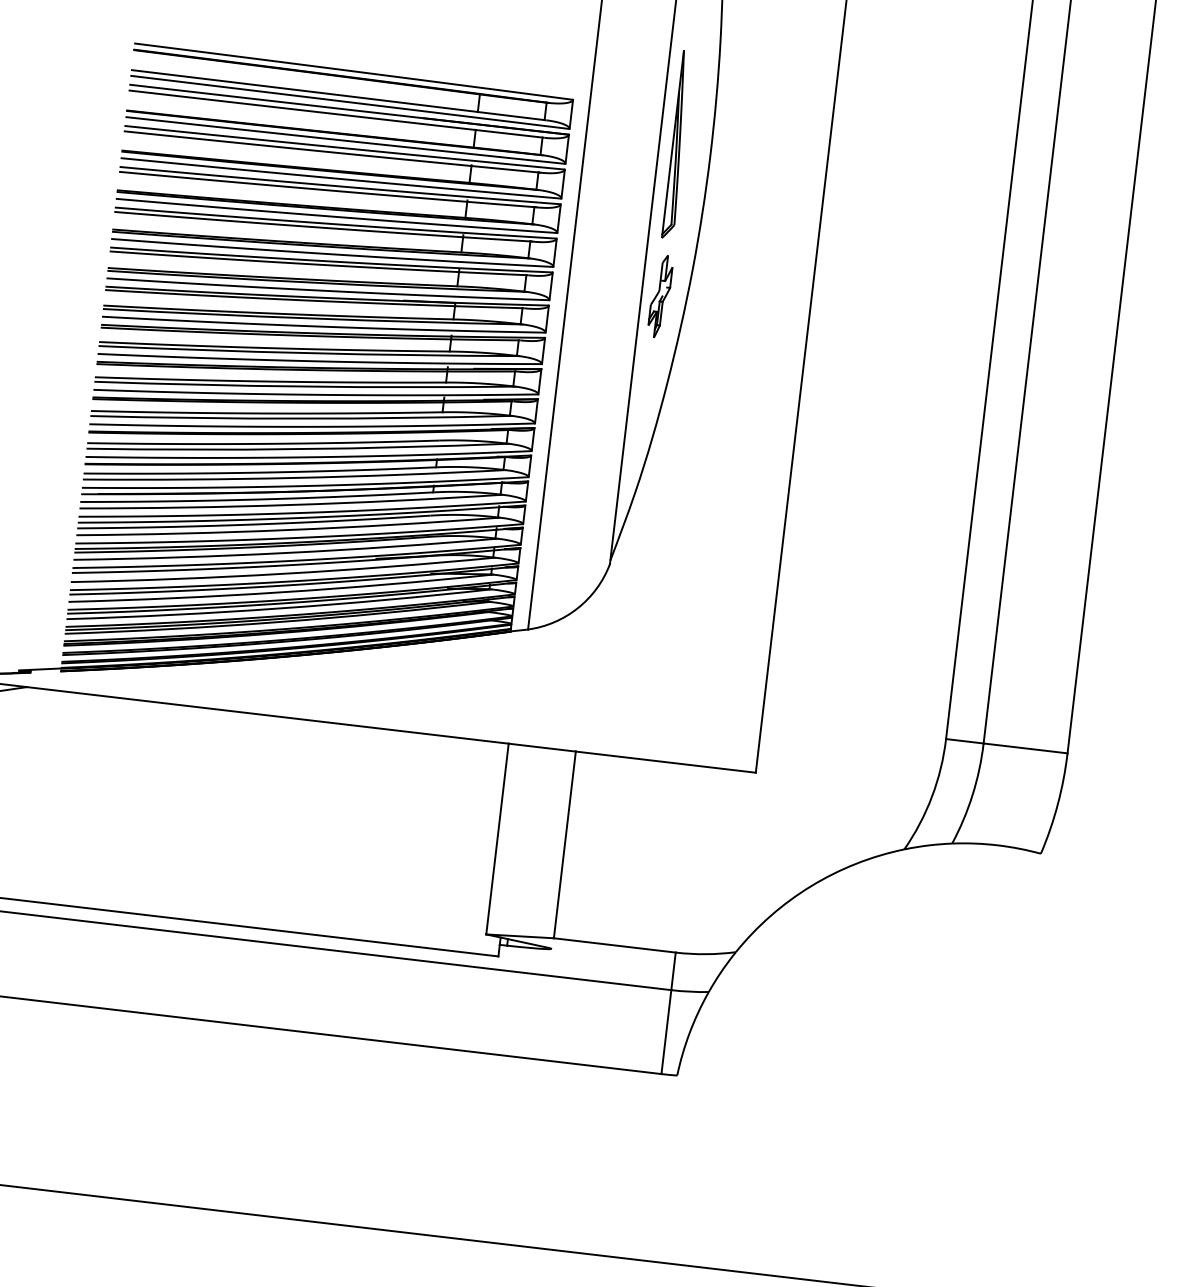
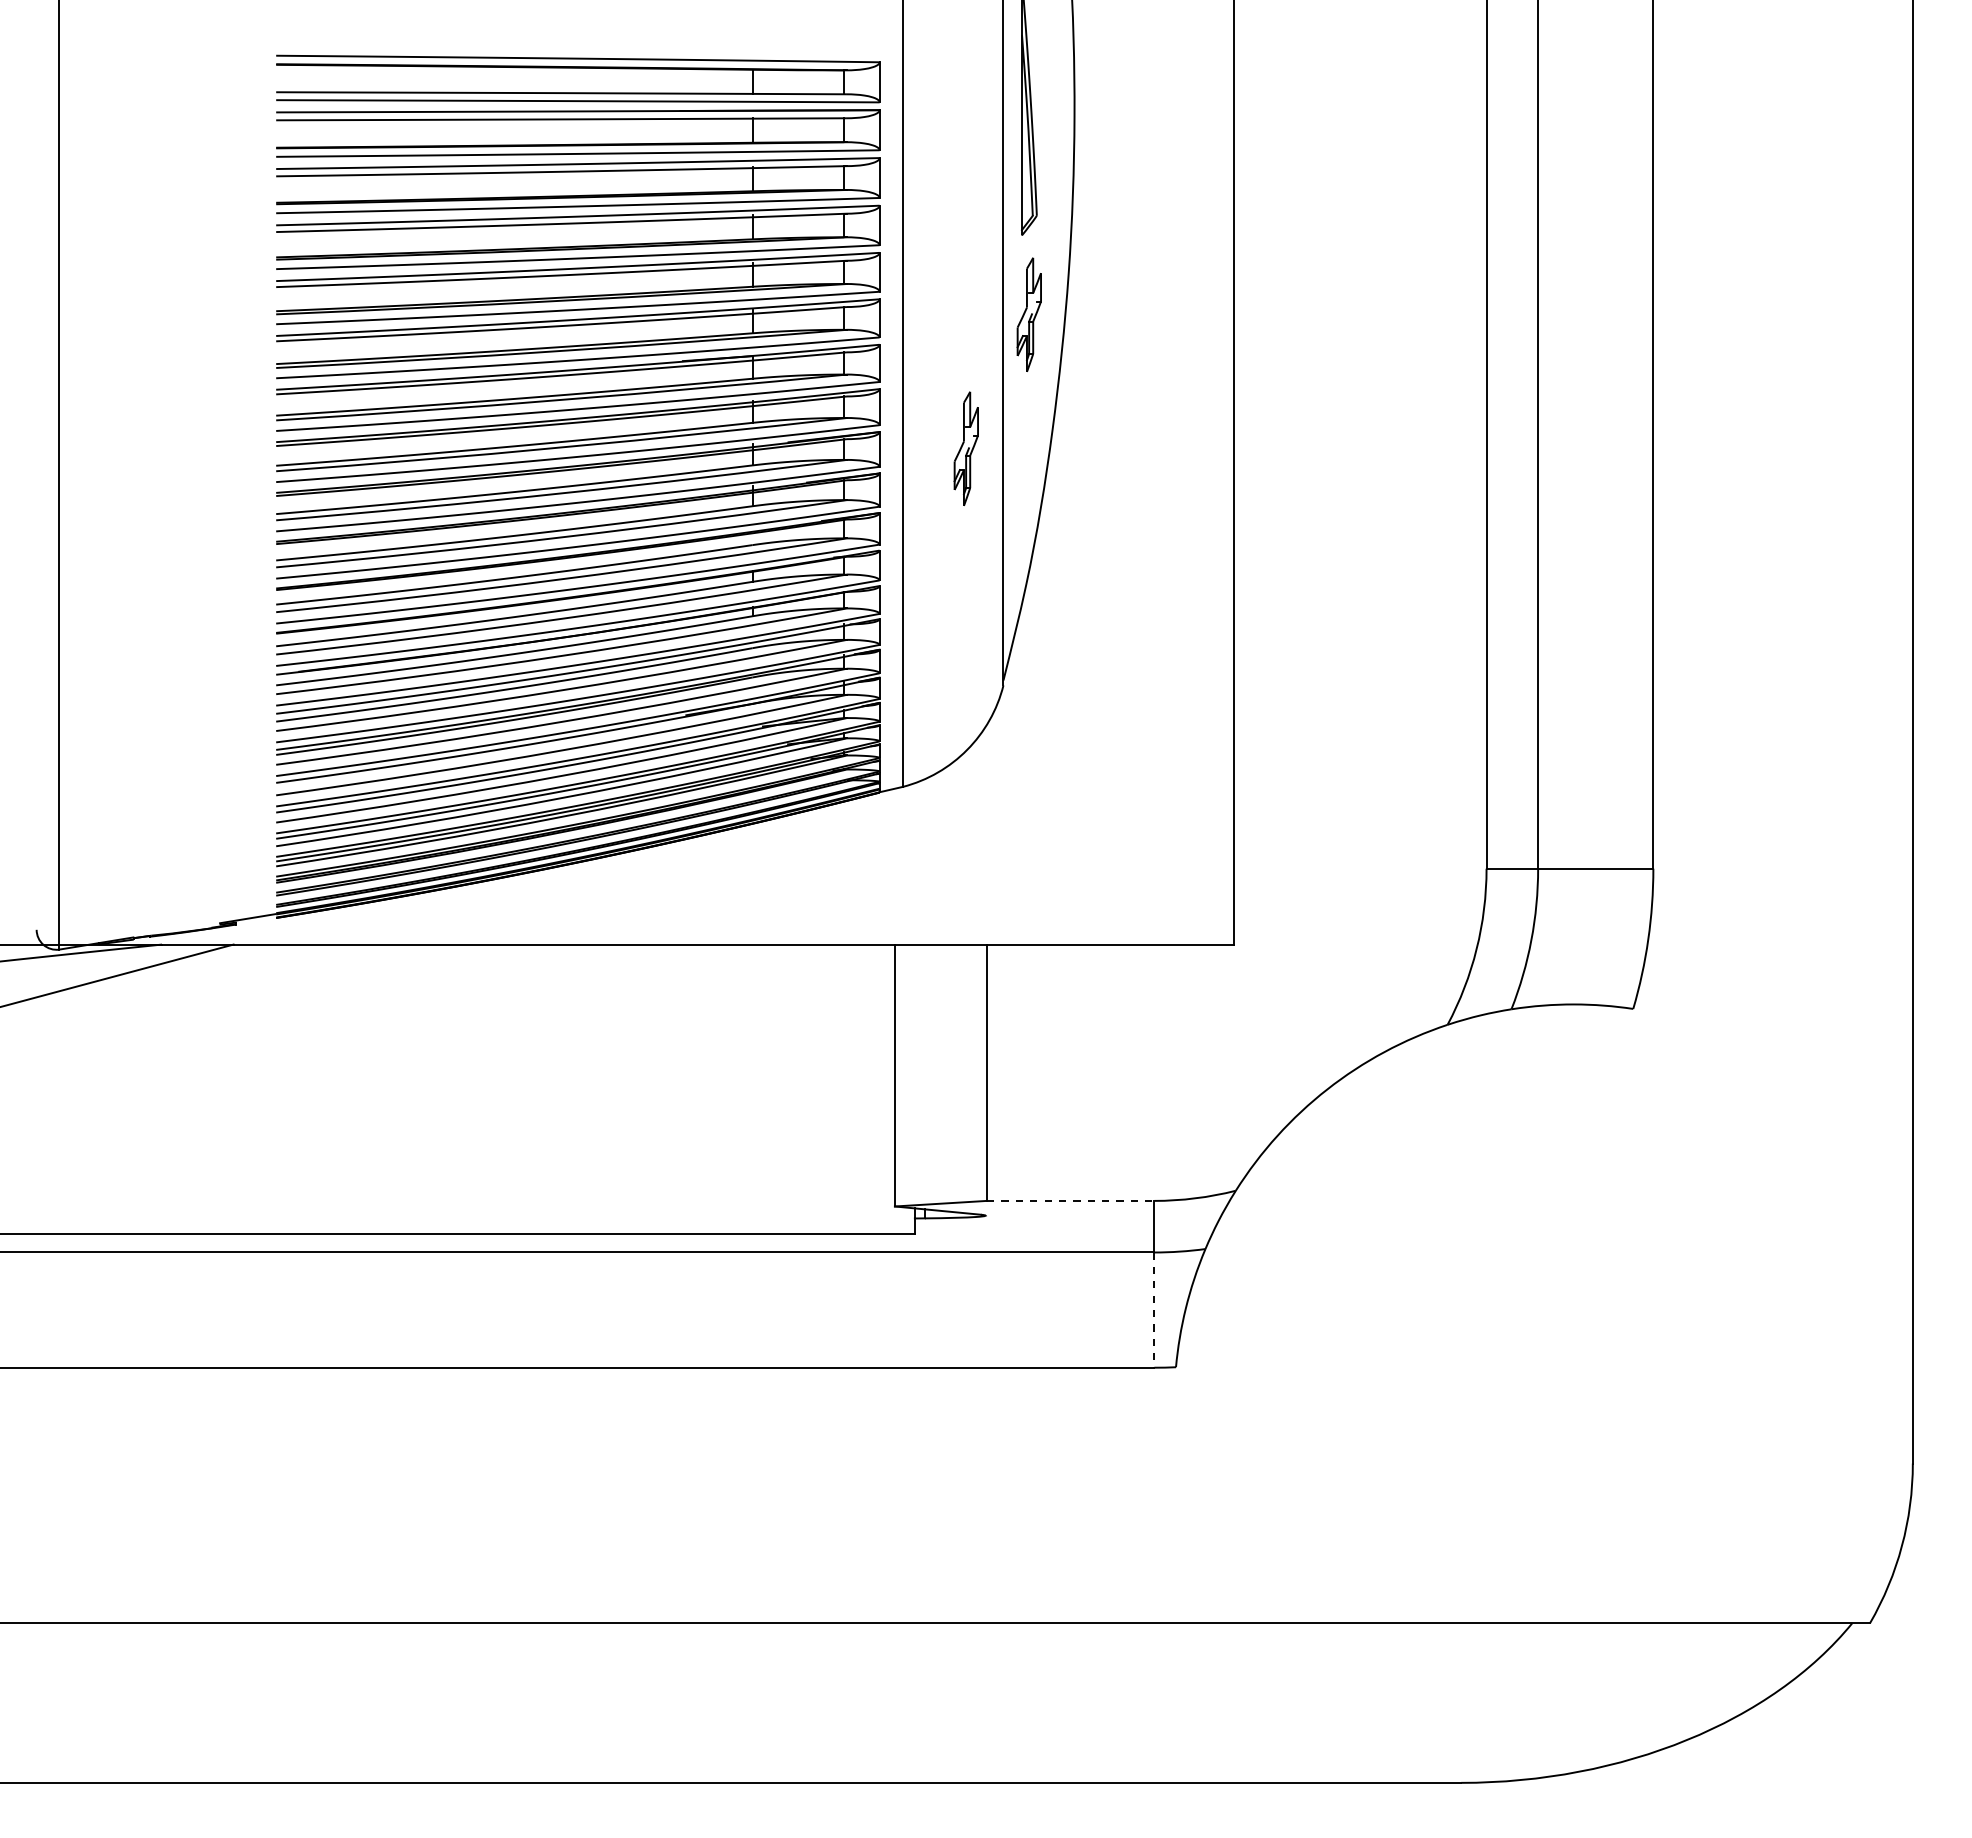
part: (602, 388) -> (965, 448), added
line: (614, 945) -> (1070, 1200), solid -> dashed
line: (666, 1032) -> (1154, 1310), solid -> dashed

